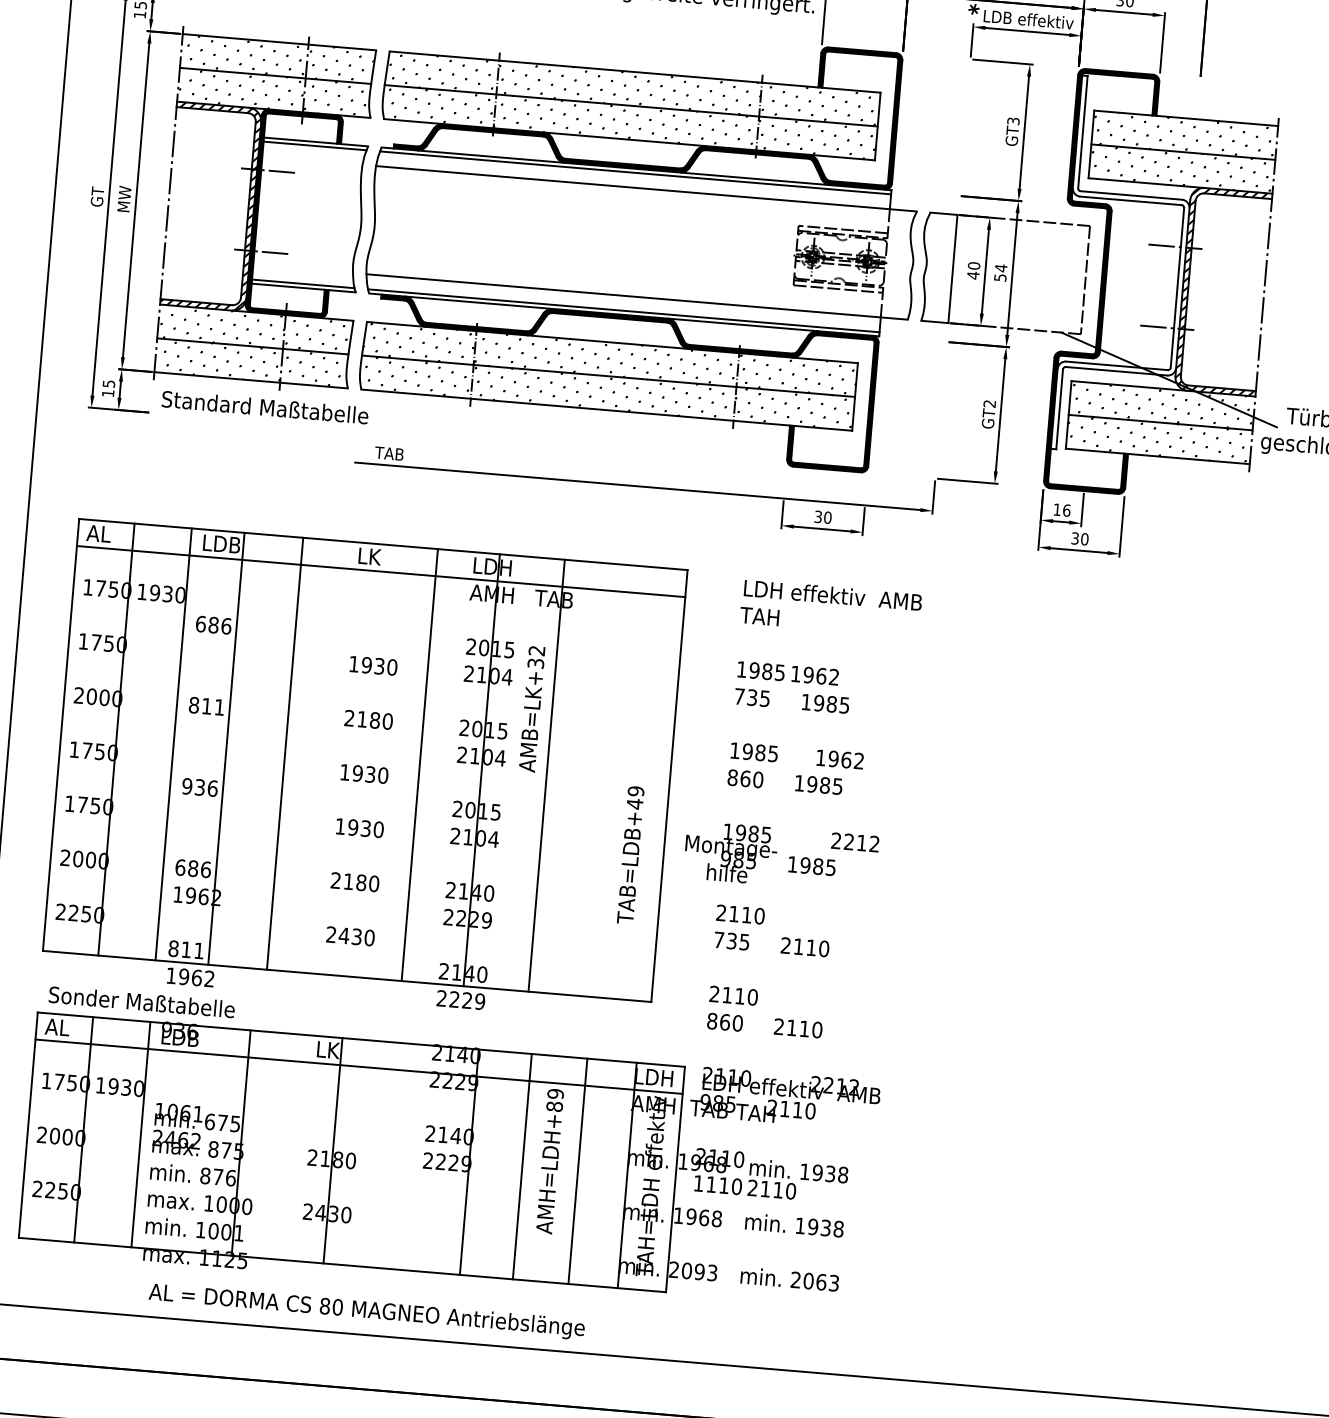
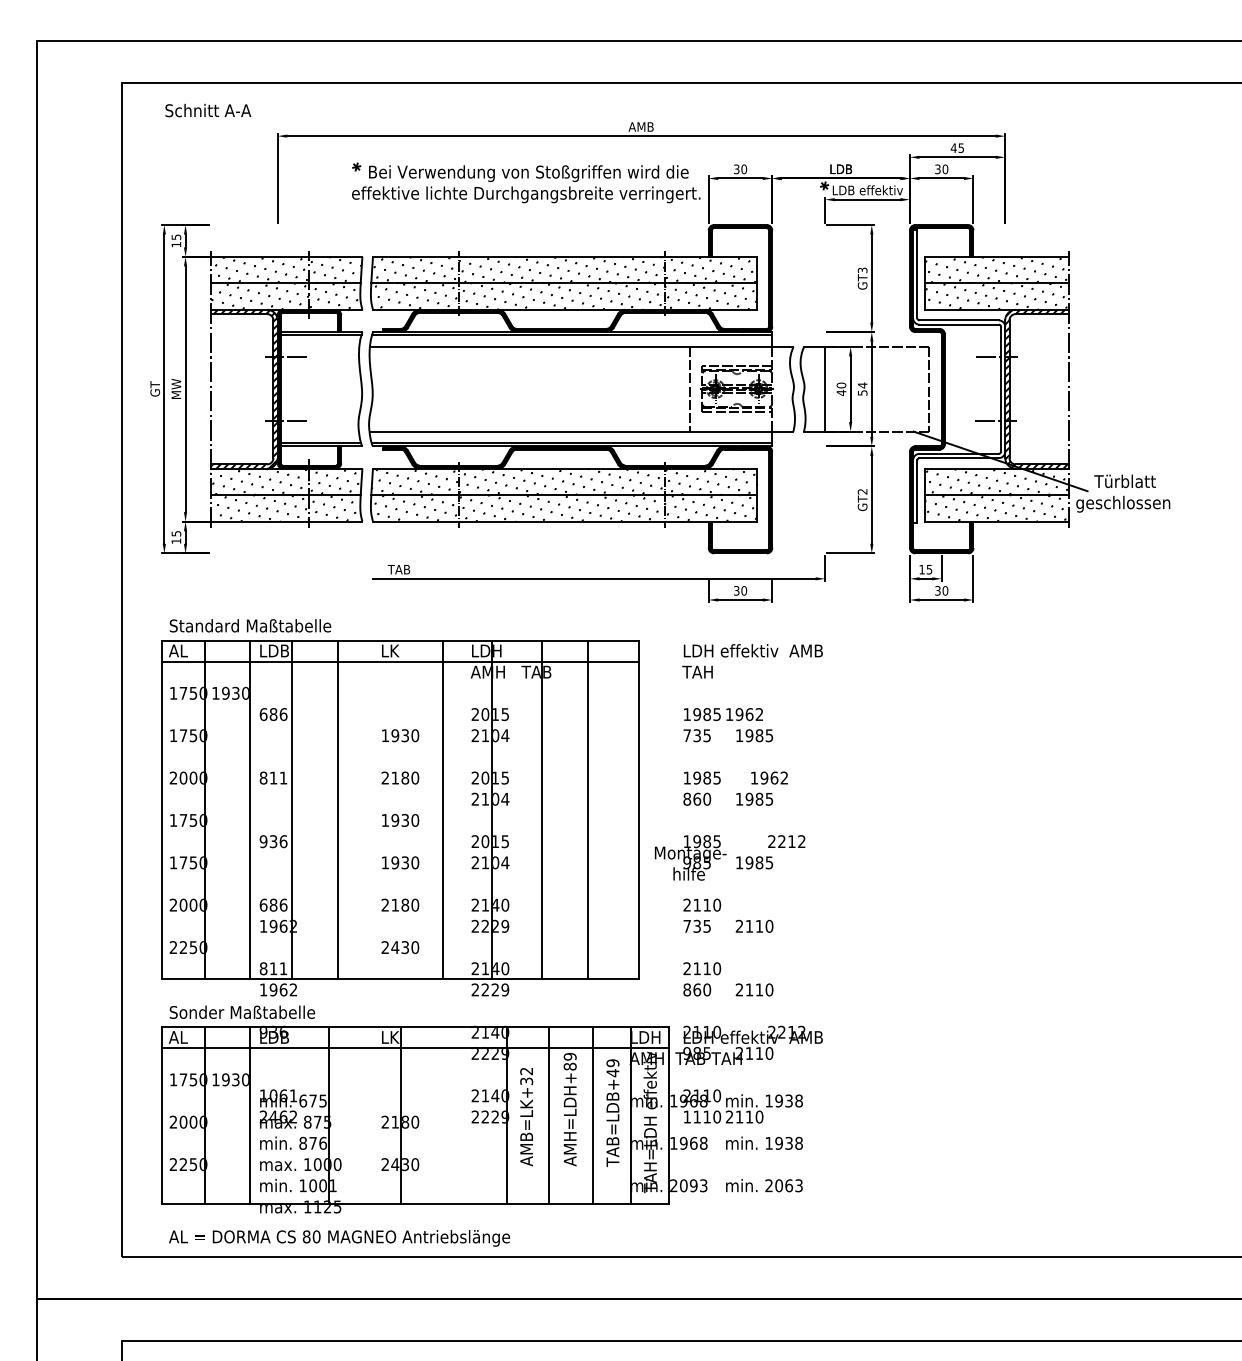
line: (779, 253) -> (689, 388), added
text: (265, 407) -> (250, 625), moved
text: (1066, 510) -> (929, 569), 16 -> 15
text: (531, 709) -> (526, 1117), moved
line: (605, 780) -> (588, 809), added
text: (630, 854) -> (612, 1112), moved
text: (366, 1311) -> (339, 1238), moved

